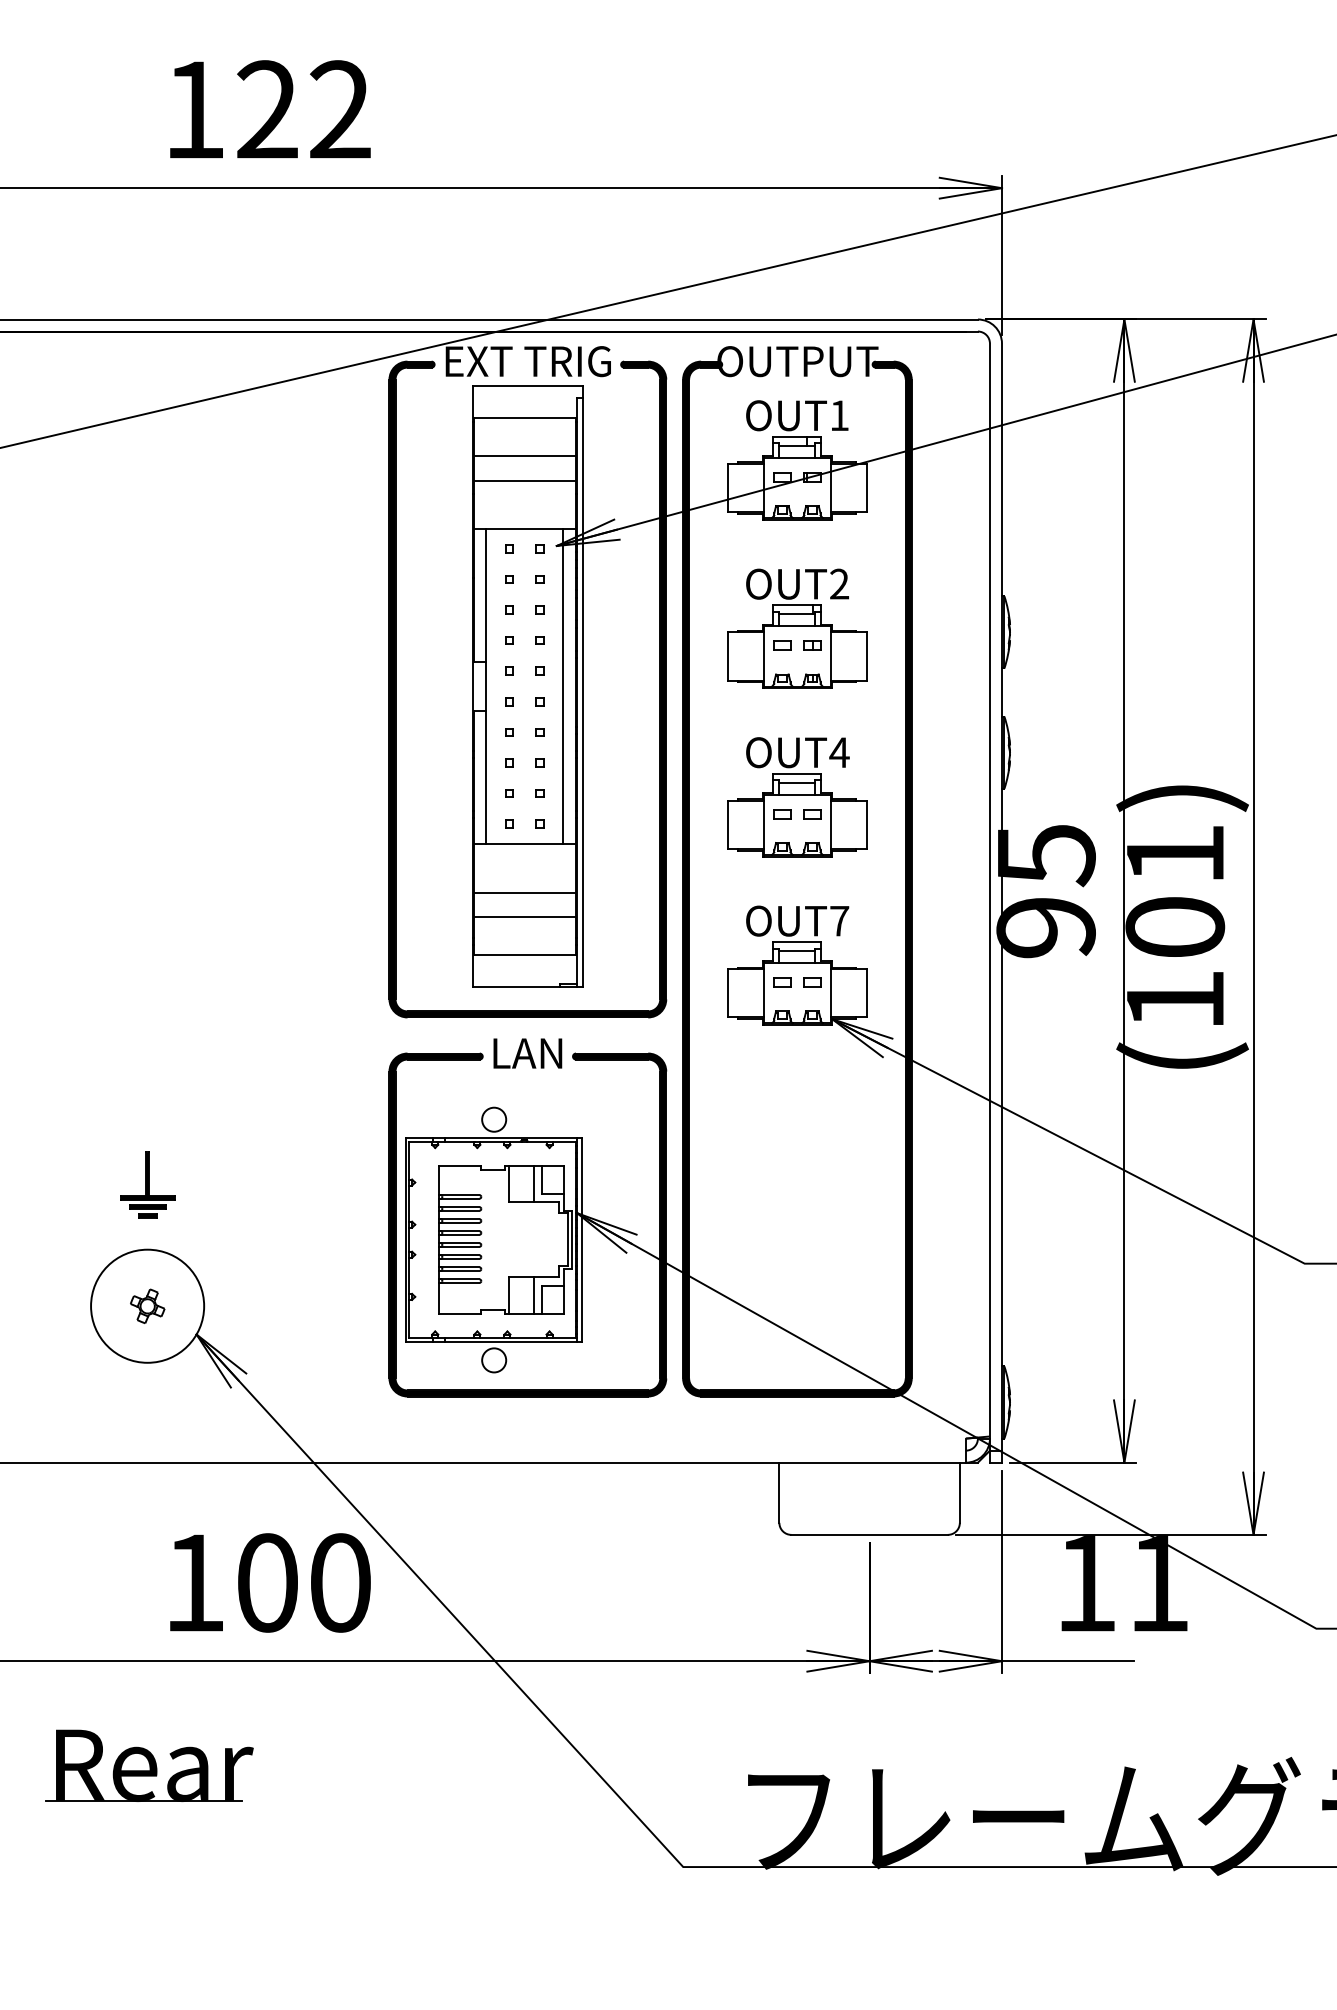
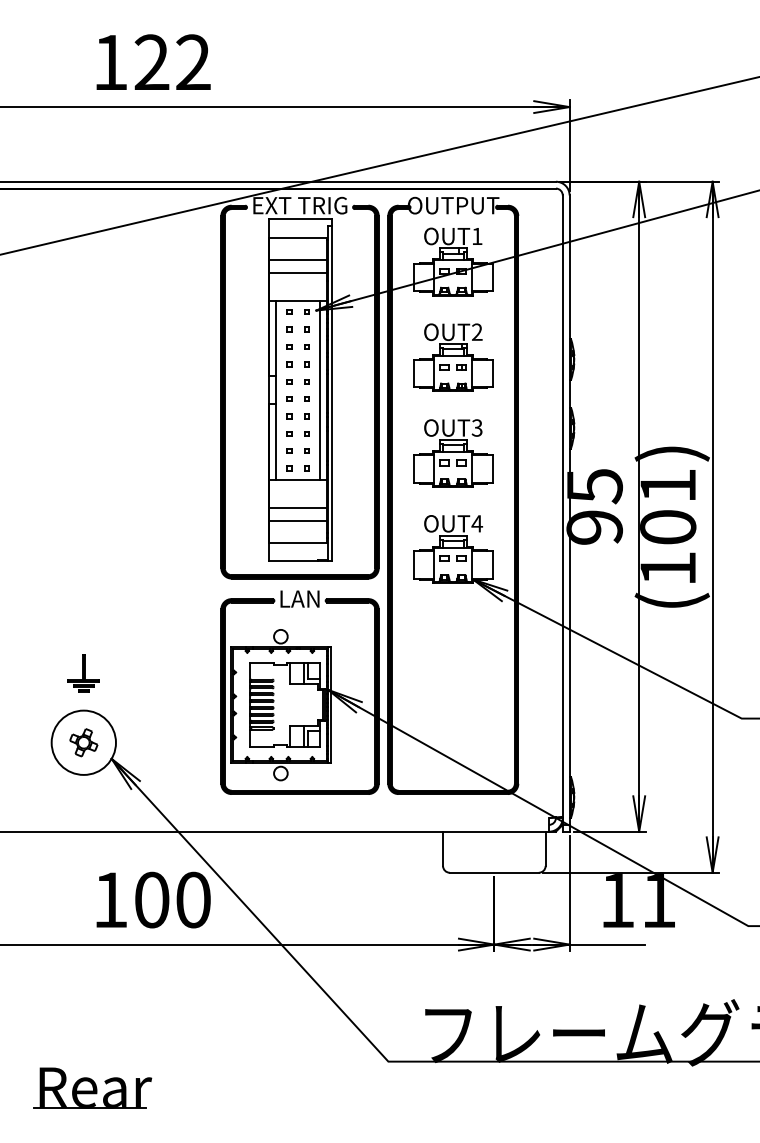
text: (839, 751) -> (477, 427), OUT4 -> OUT3
text: (839, 920) -> (477, 523), OUT7 -> OUT4
part: (147, 1305) -> (83, 742), size x1.43
part: (148, 1764) -> (92, 1087), moved

